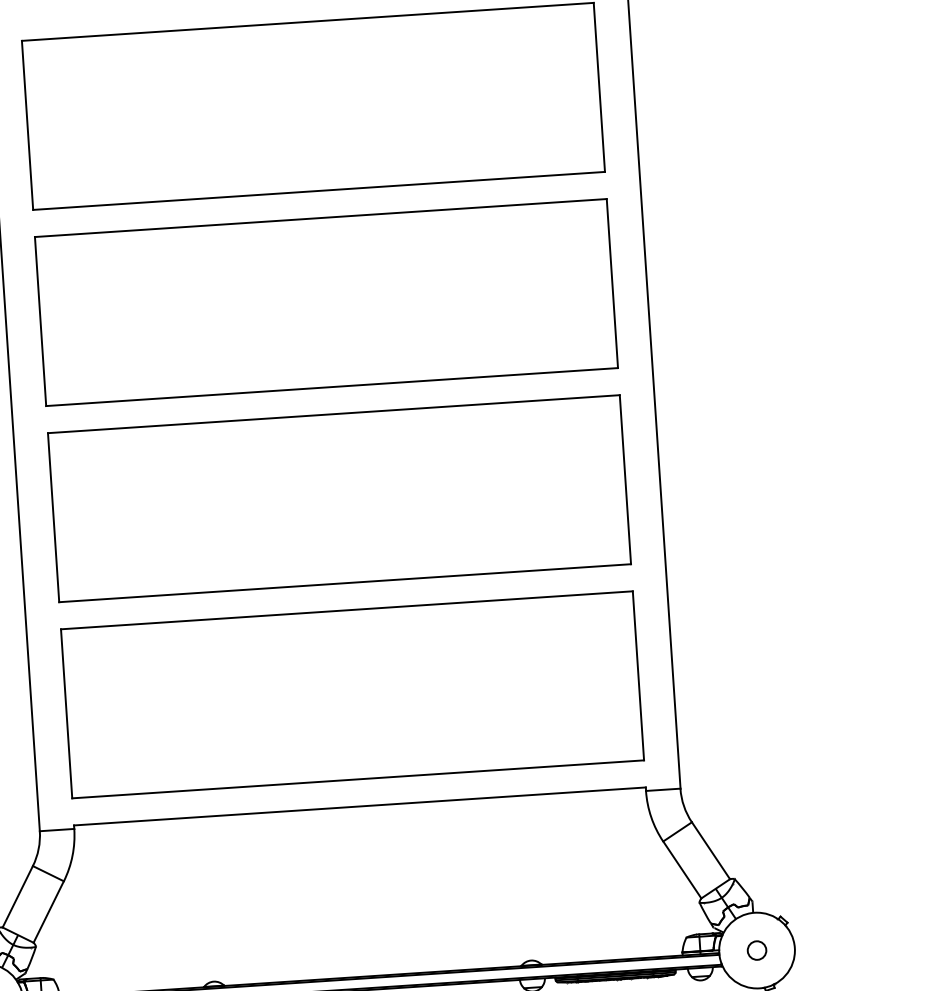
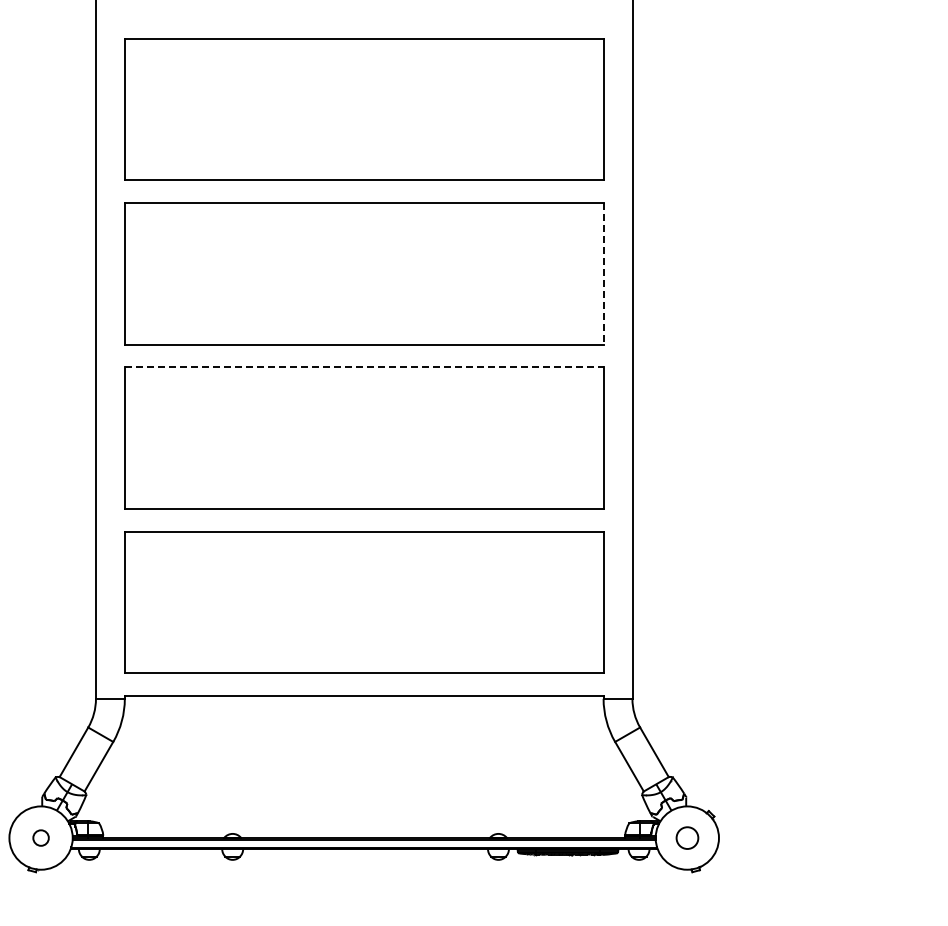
line: (612, 283) -> (603, 273), solid -> dashed
line: (334, 414) -> (364, 367), solid -> dashed
circle: (756, 949) -> (686, 837), size x1.4

